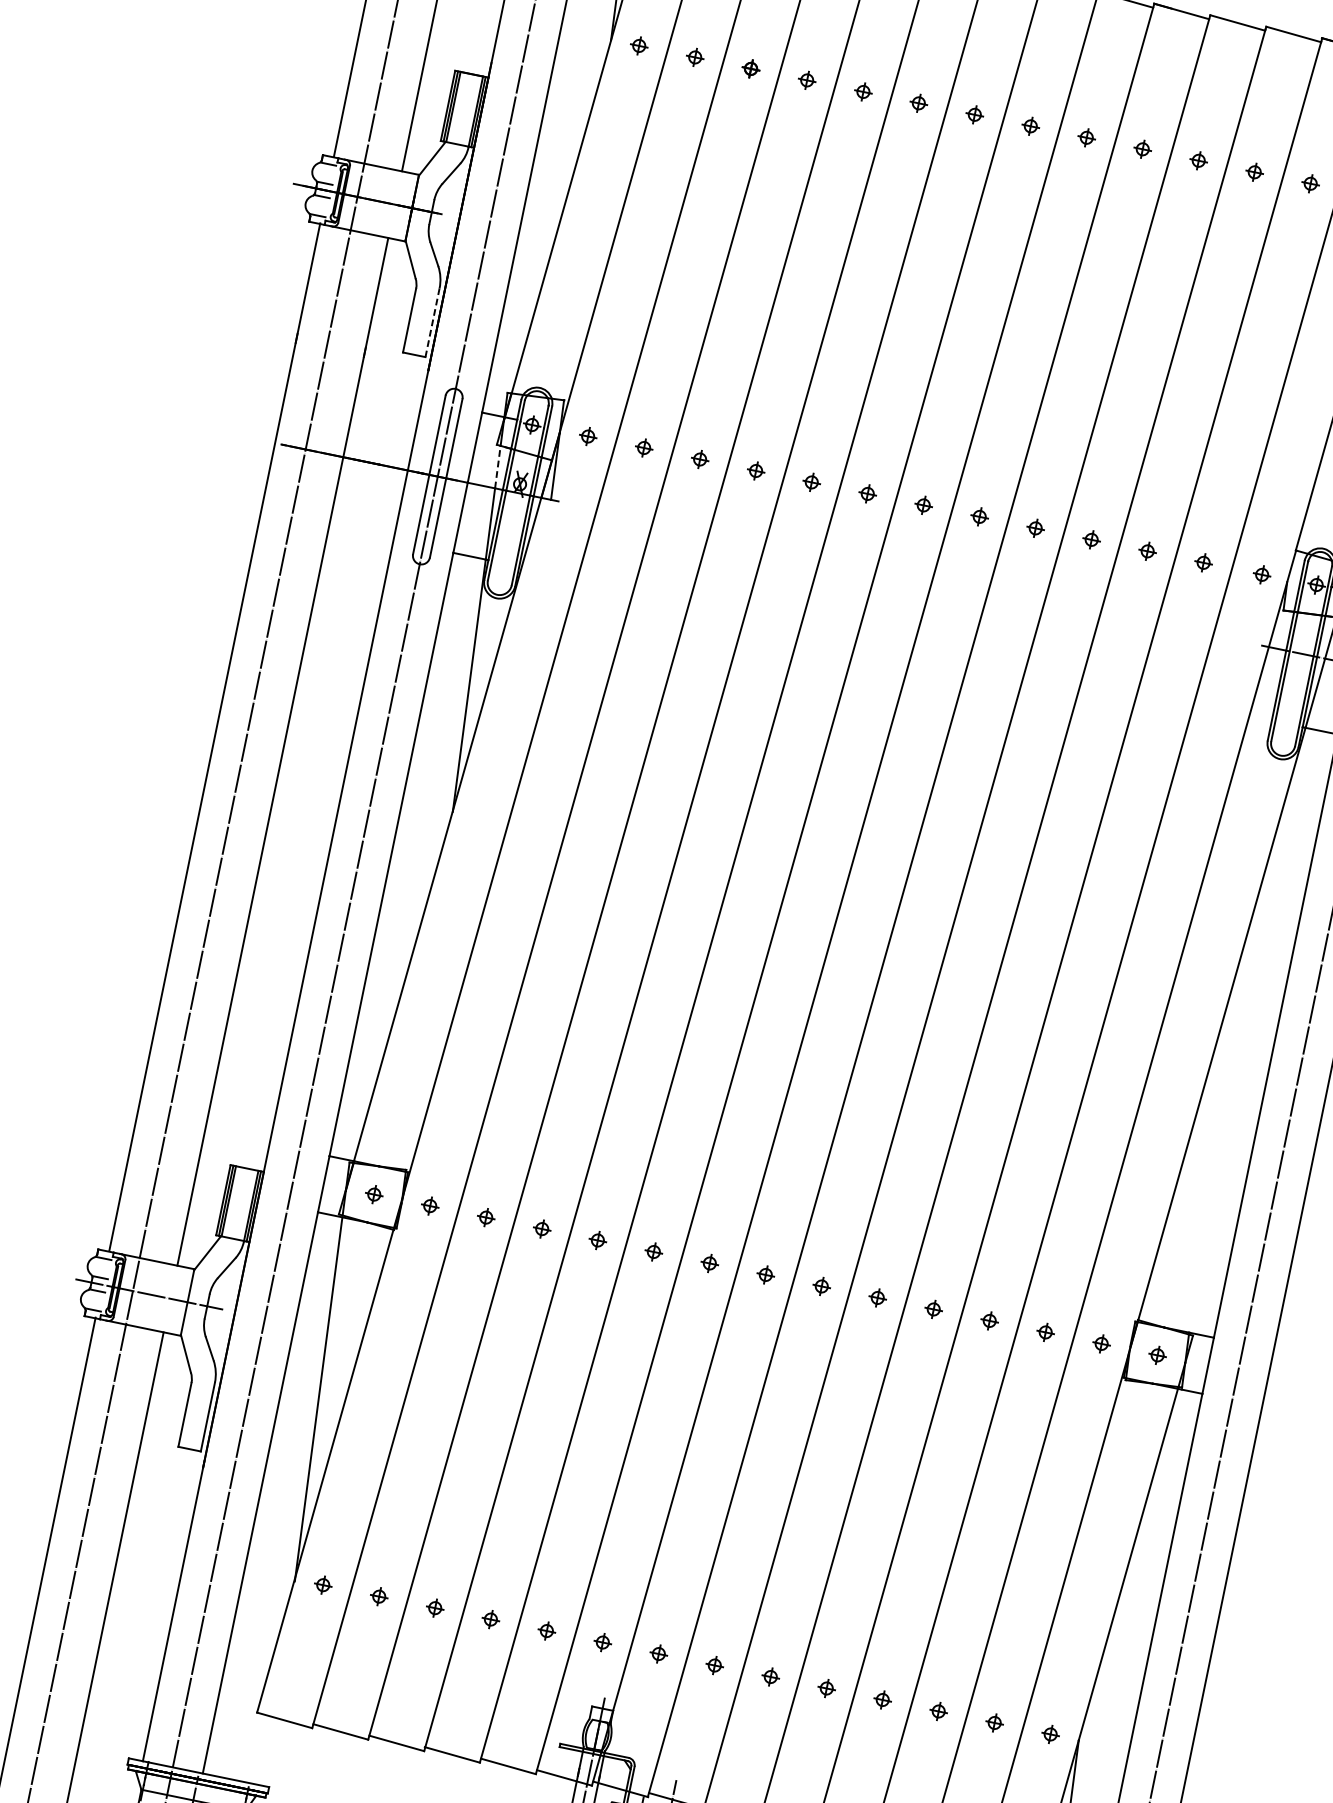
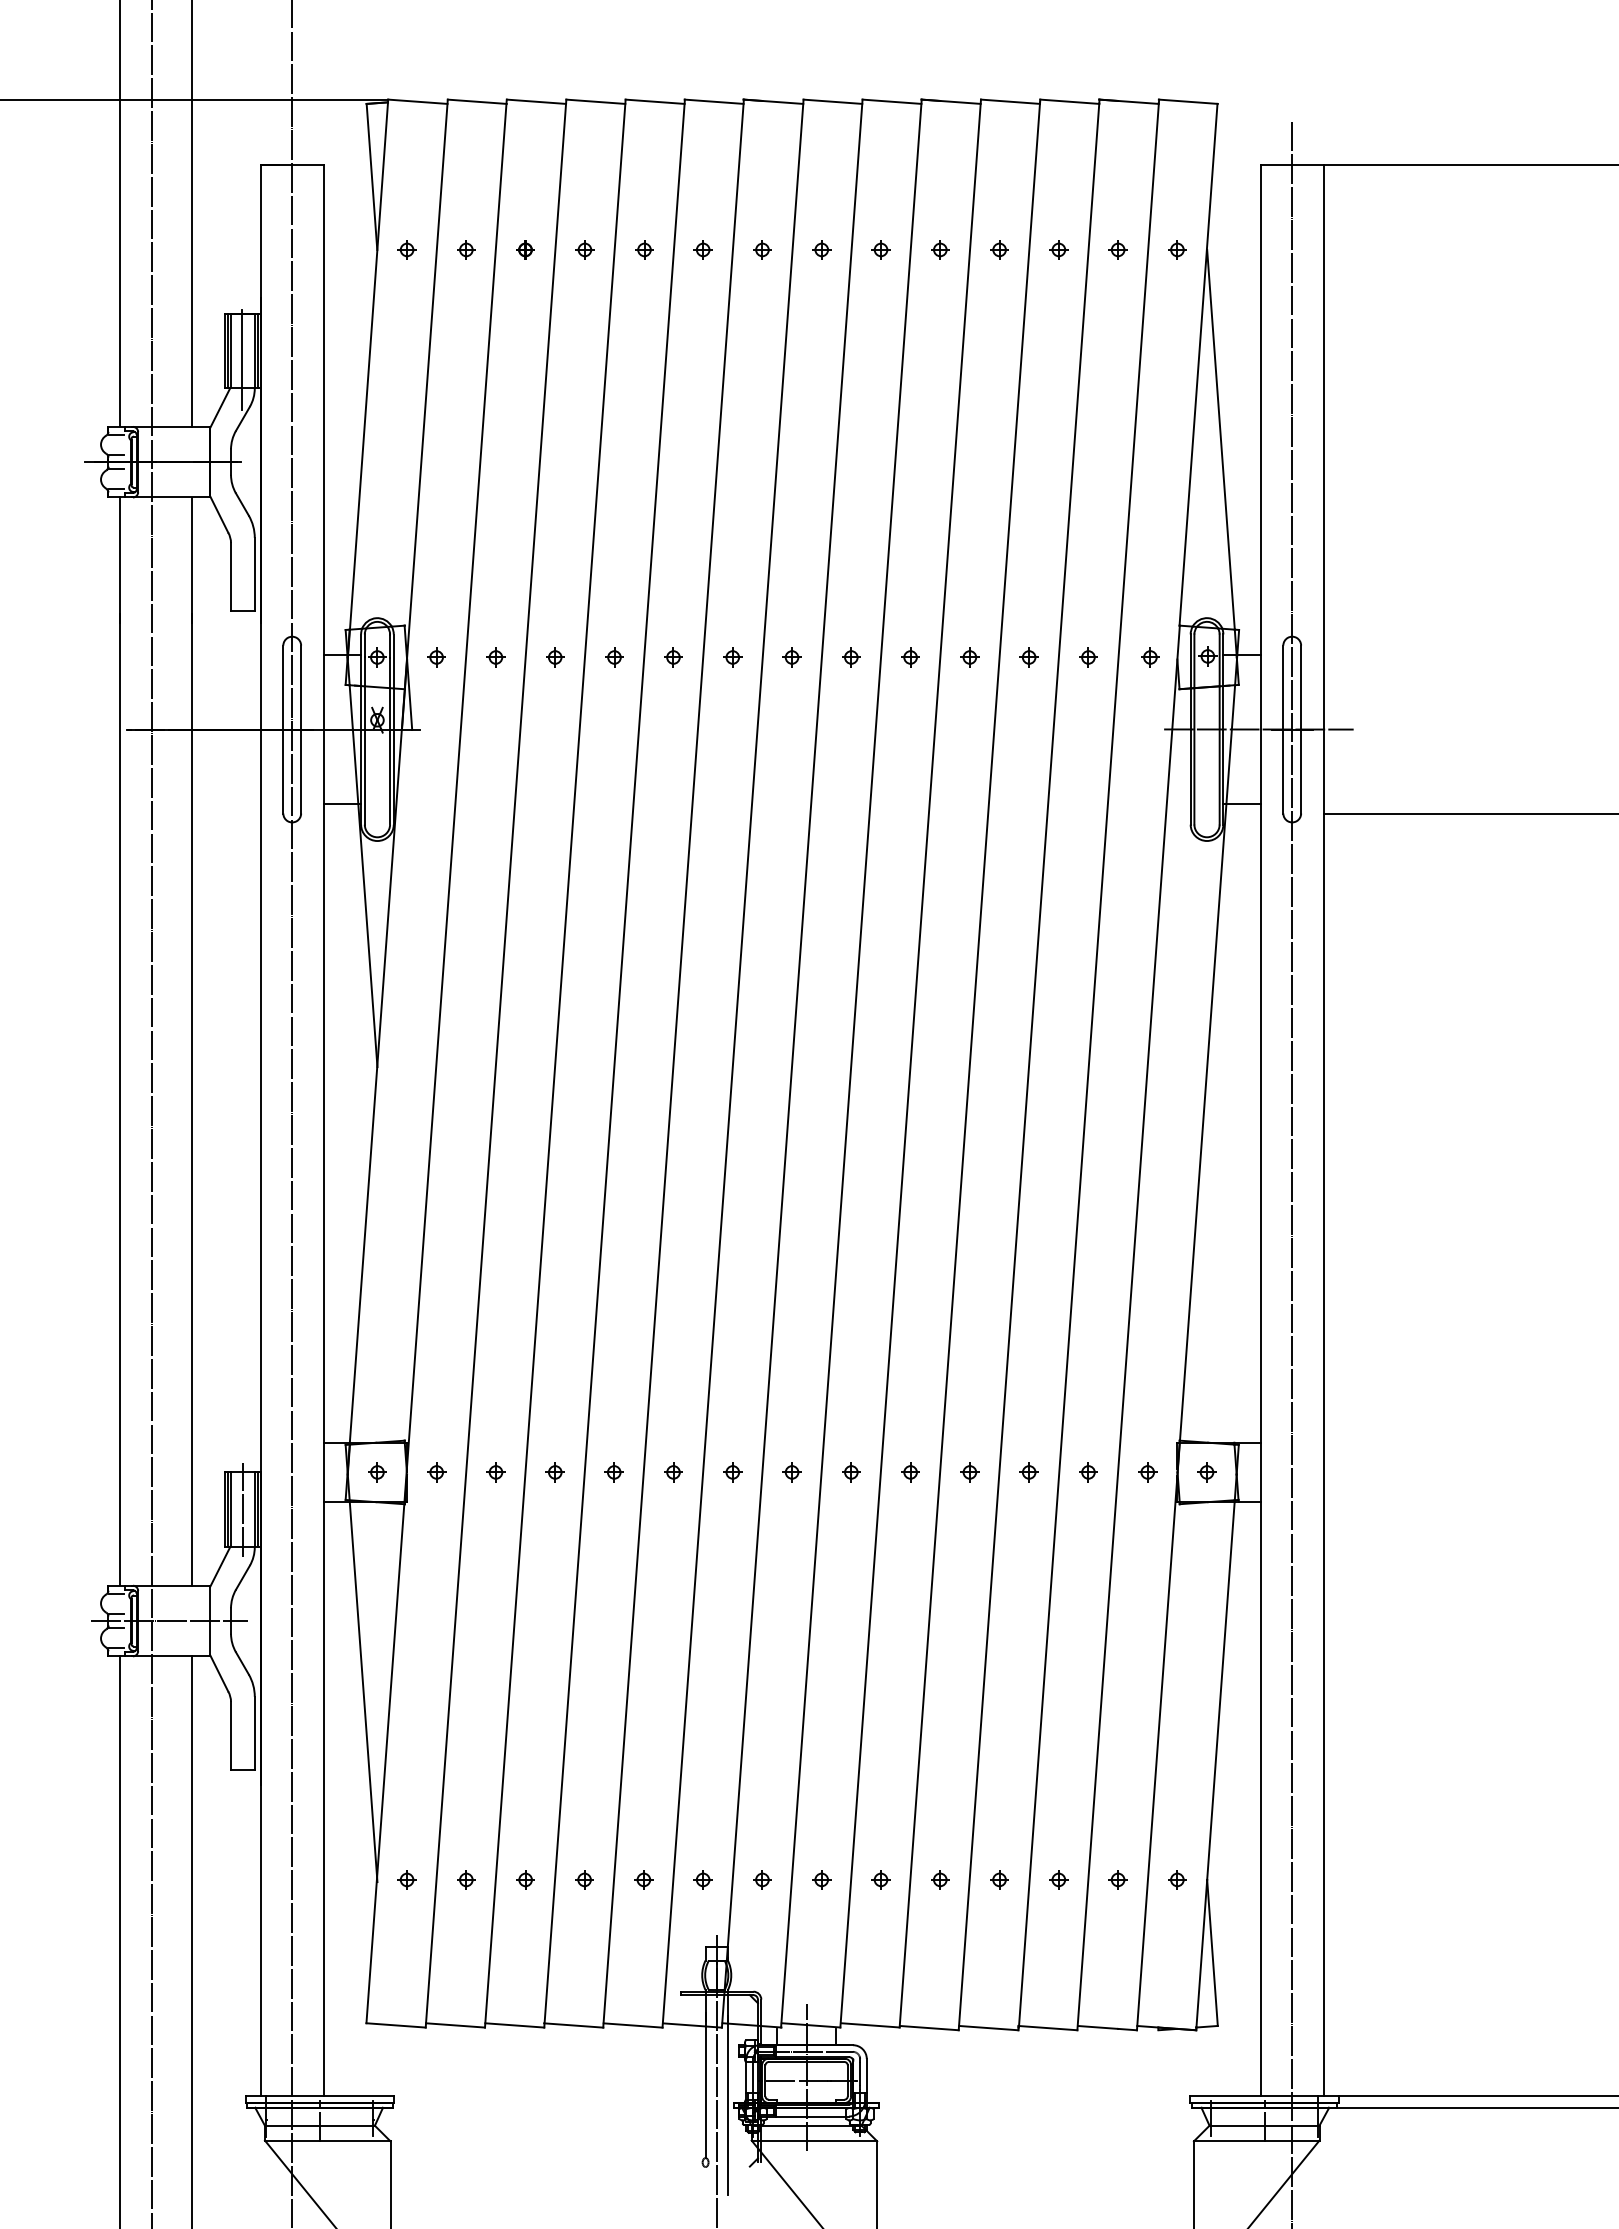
line: (462, 118) -> (242, 360), added
line: (432, 322) -> (254, 574), dashed -> solid
line: (498, 466) -> (351, 706), dashed -> solid
line: (239, 1203) -> (242, 1509), added

